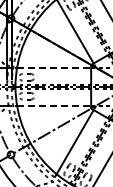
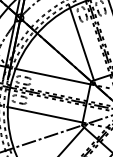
line: (54, 67) -> (53, 76), dashed -> solid
line: (54, 105) -> (45, 114), dashed -> solid

